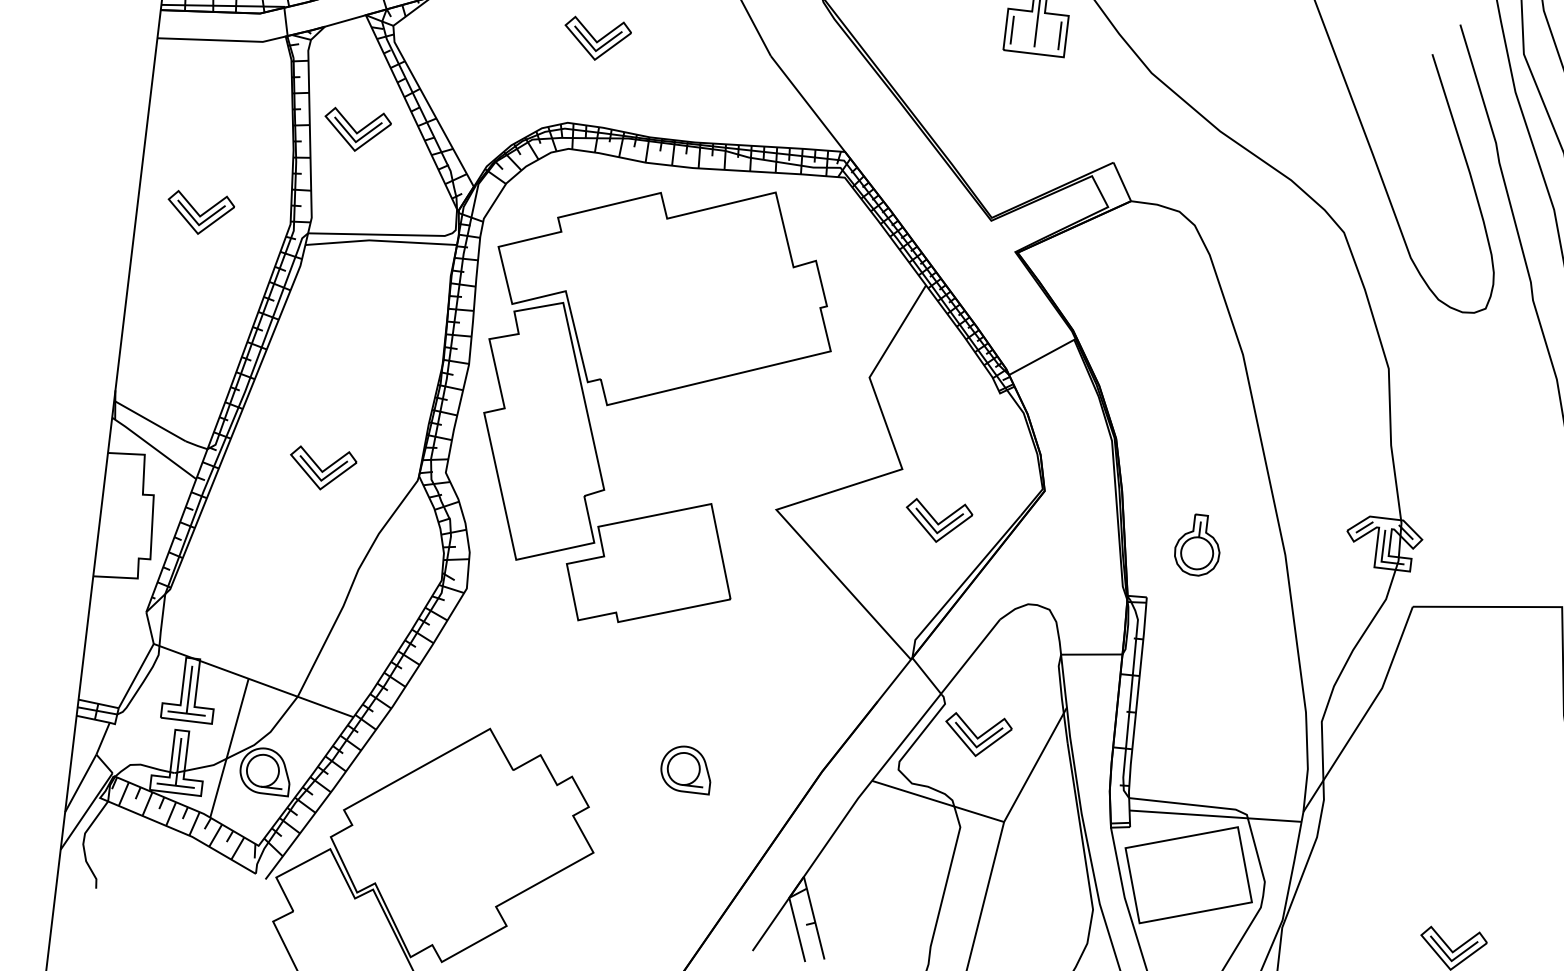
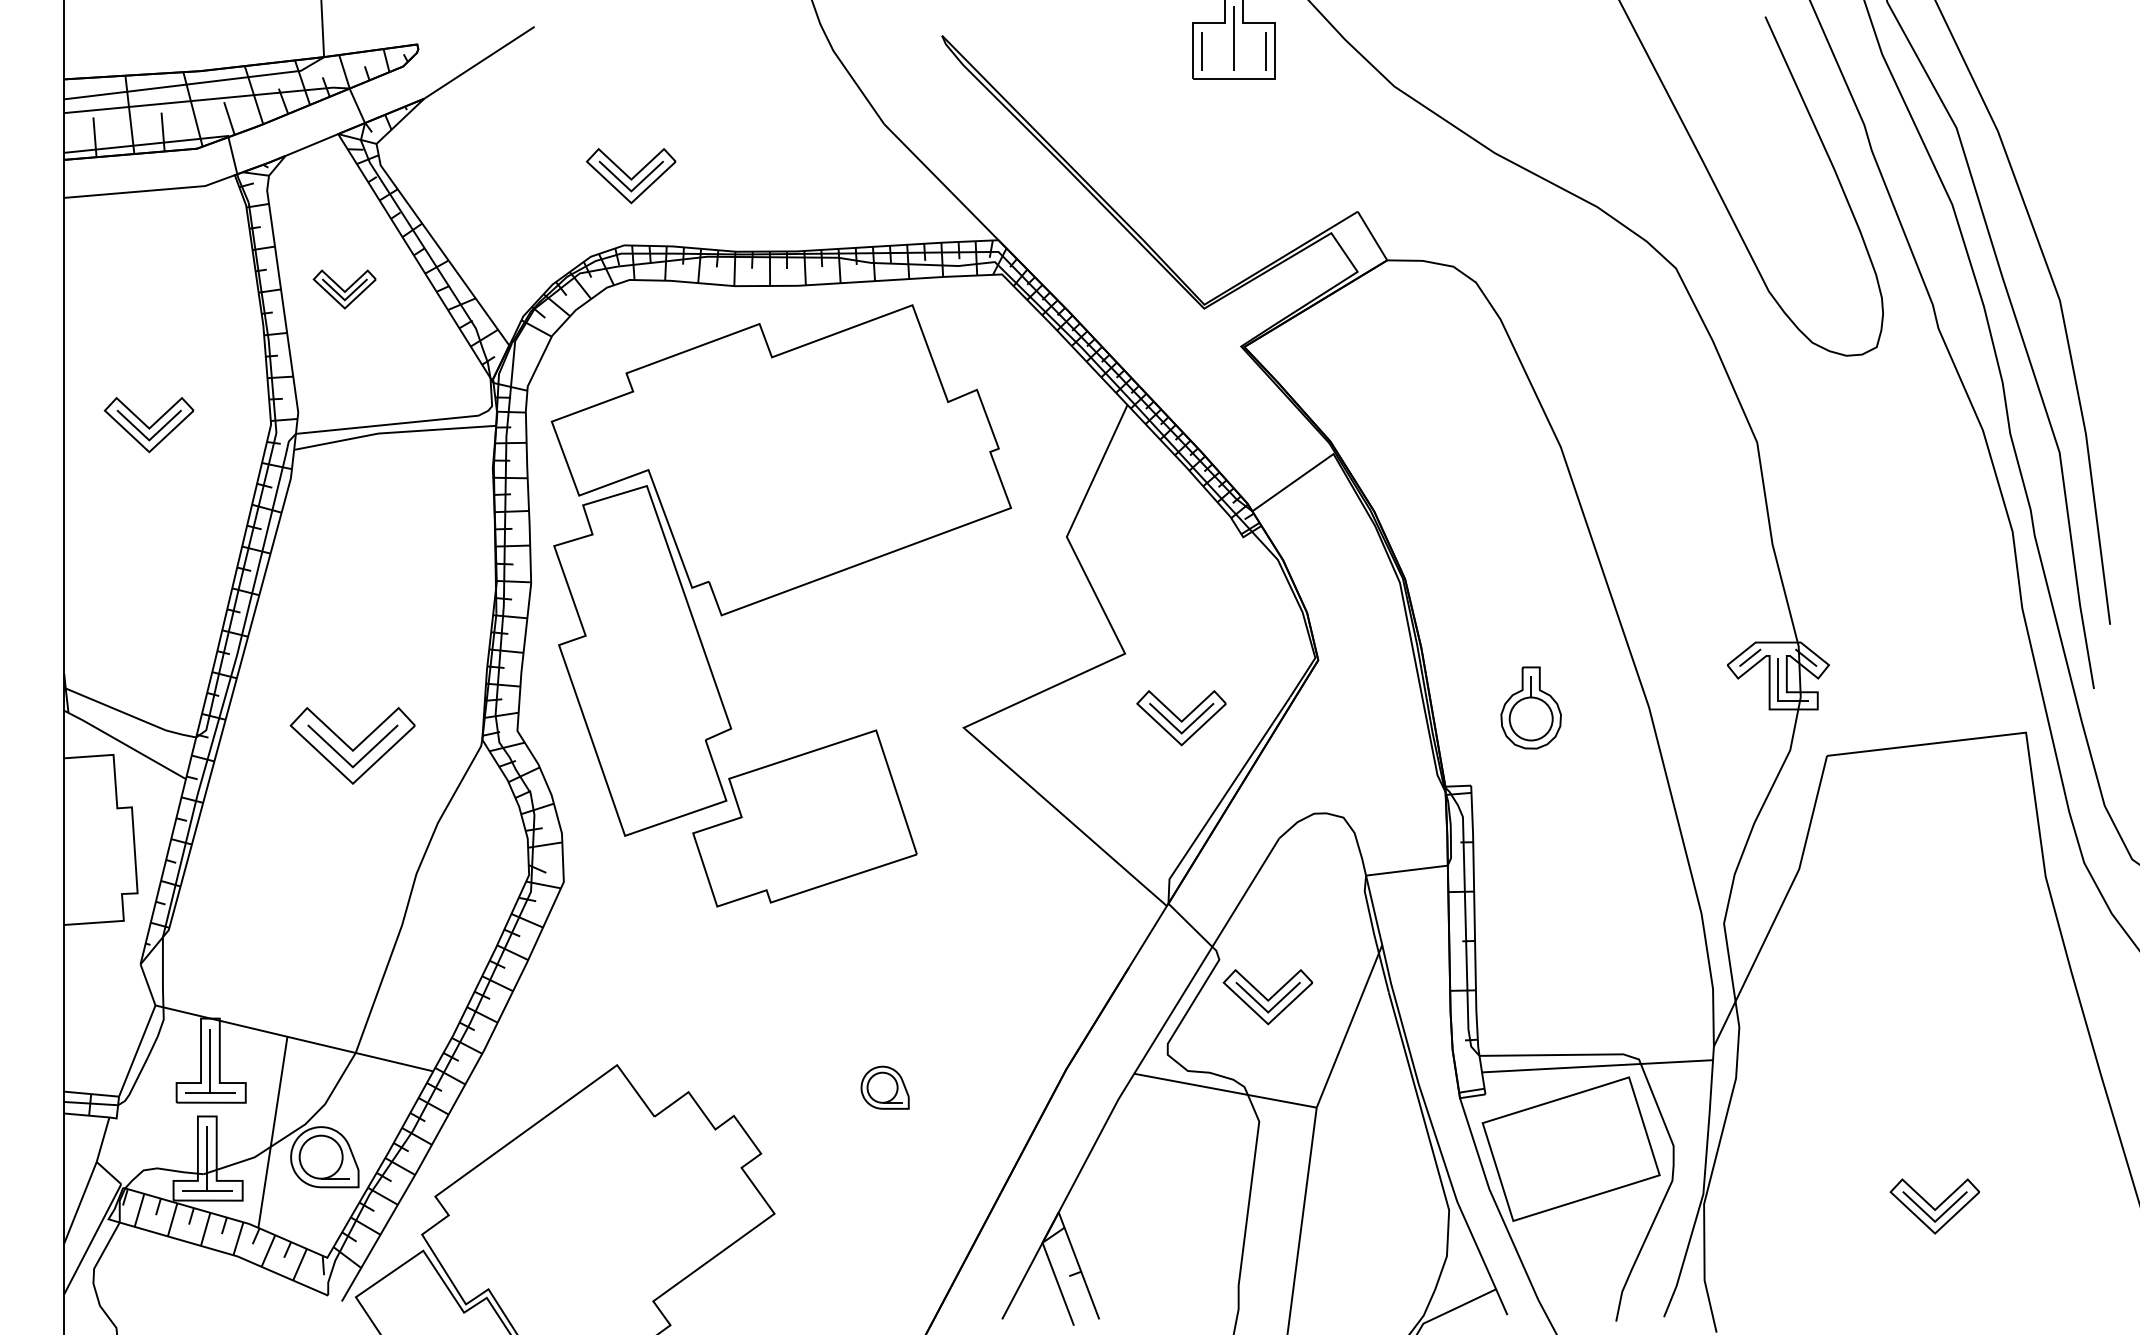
part: (596, 40) -> (630, 176), moved
part: (356, 130) -> (344, 289), size x0.7
part: (322, 469) -> (352, 746), size x1.4
part: (686, 768) -> (884, 1087), size x0.7

